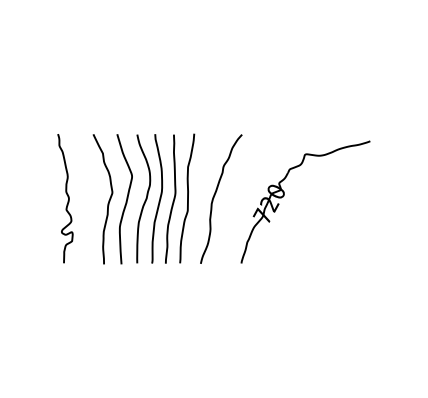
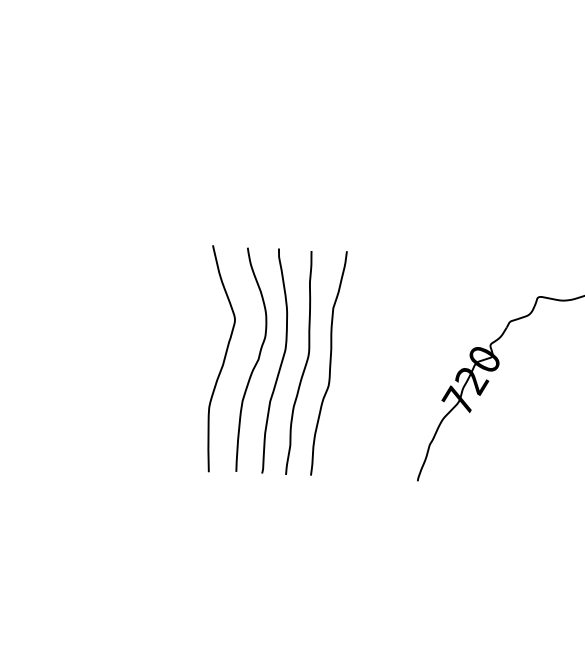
curve: (215, 195) -> (378, 360), removed
curve: (67, 197) -> (120, 351), removed
curve: (108, 200) -> (191, 359), removed

